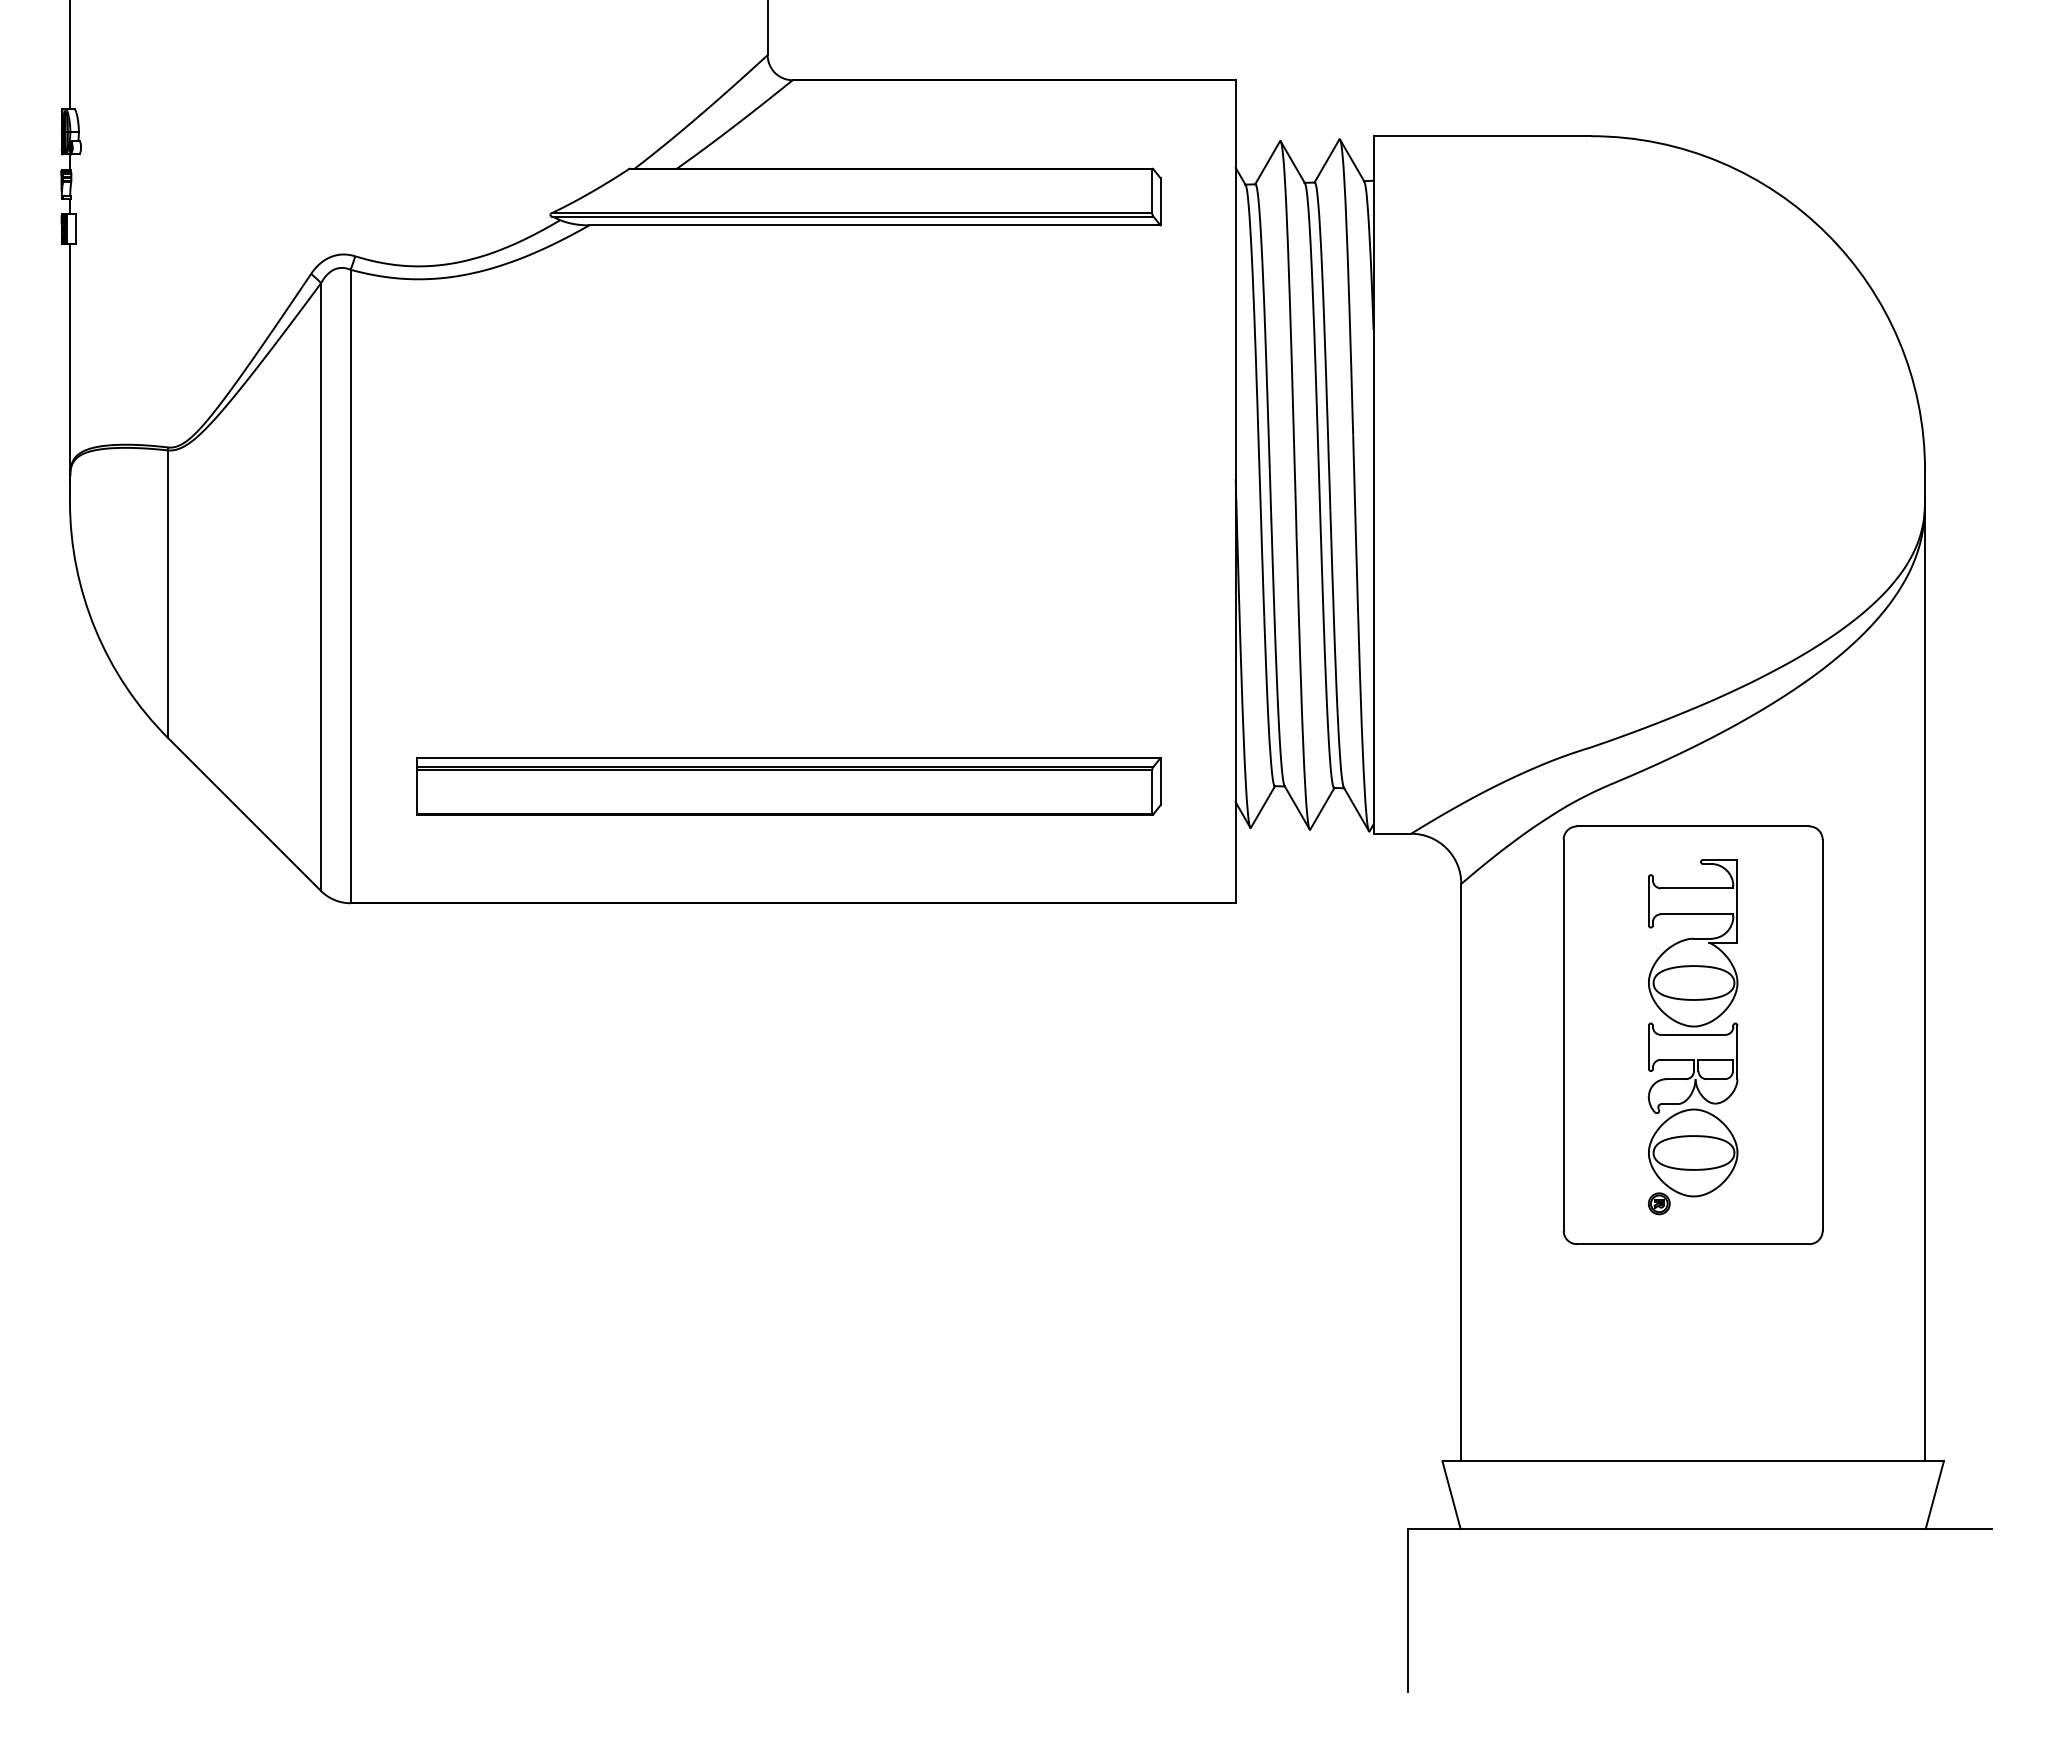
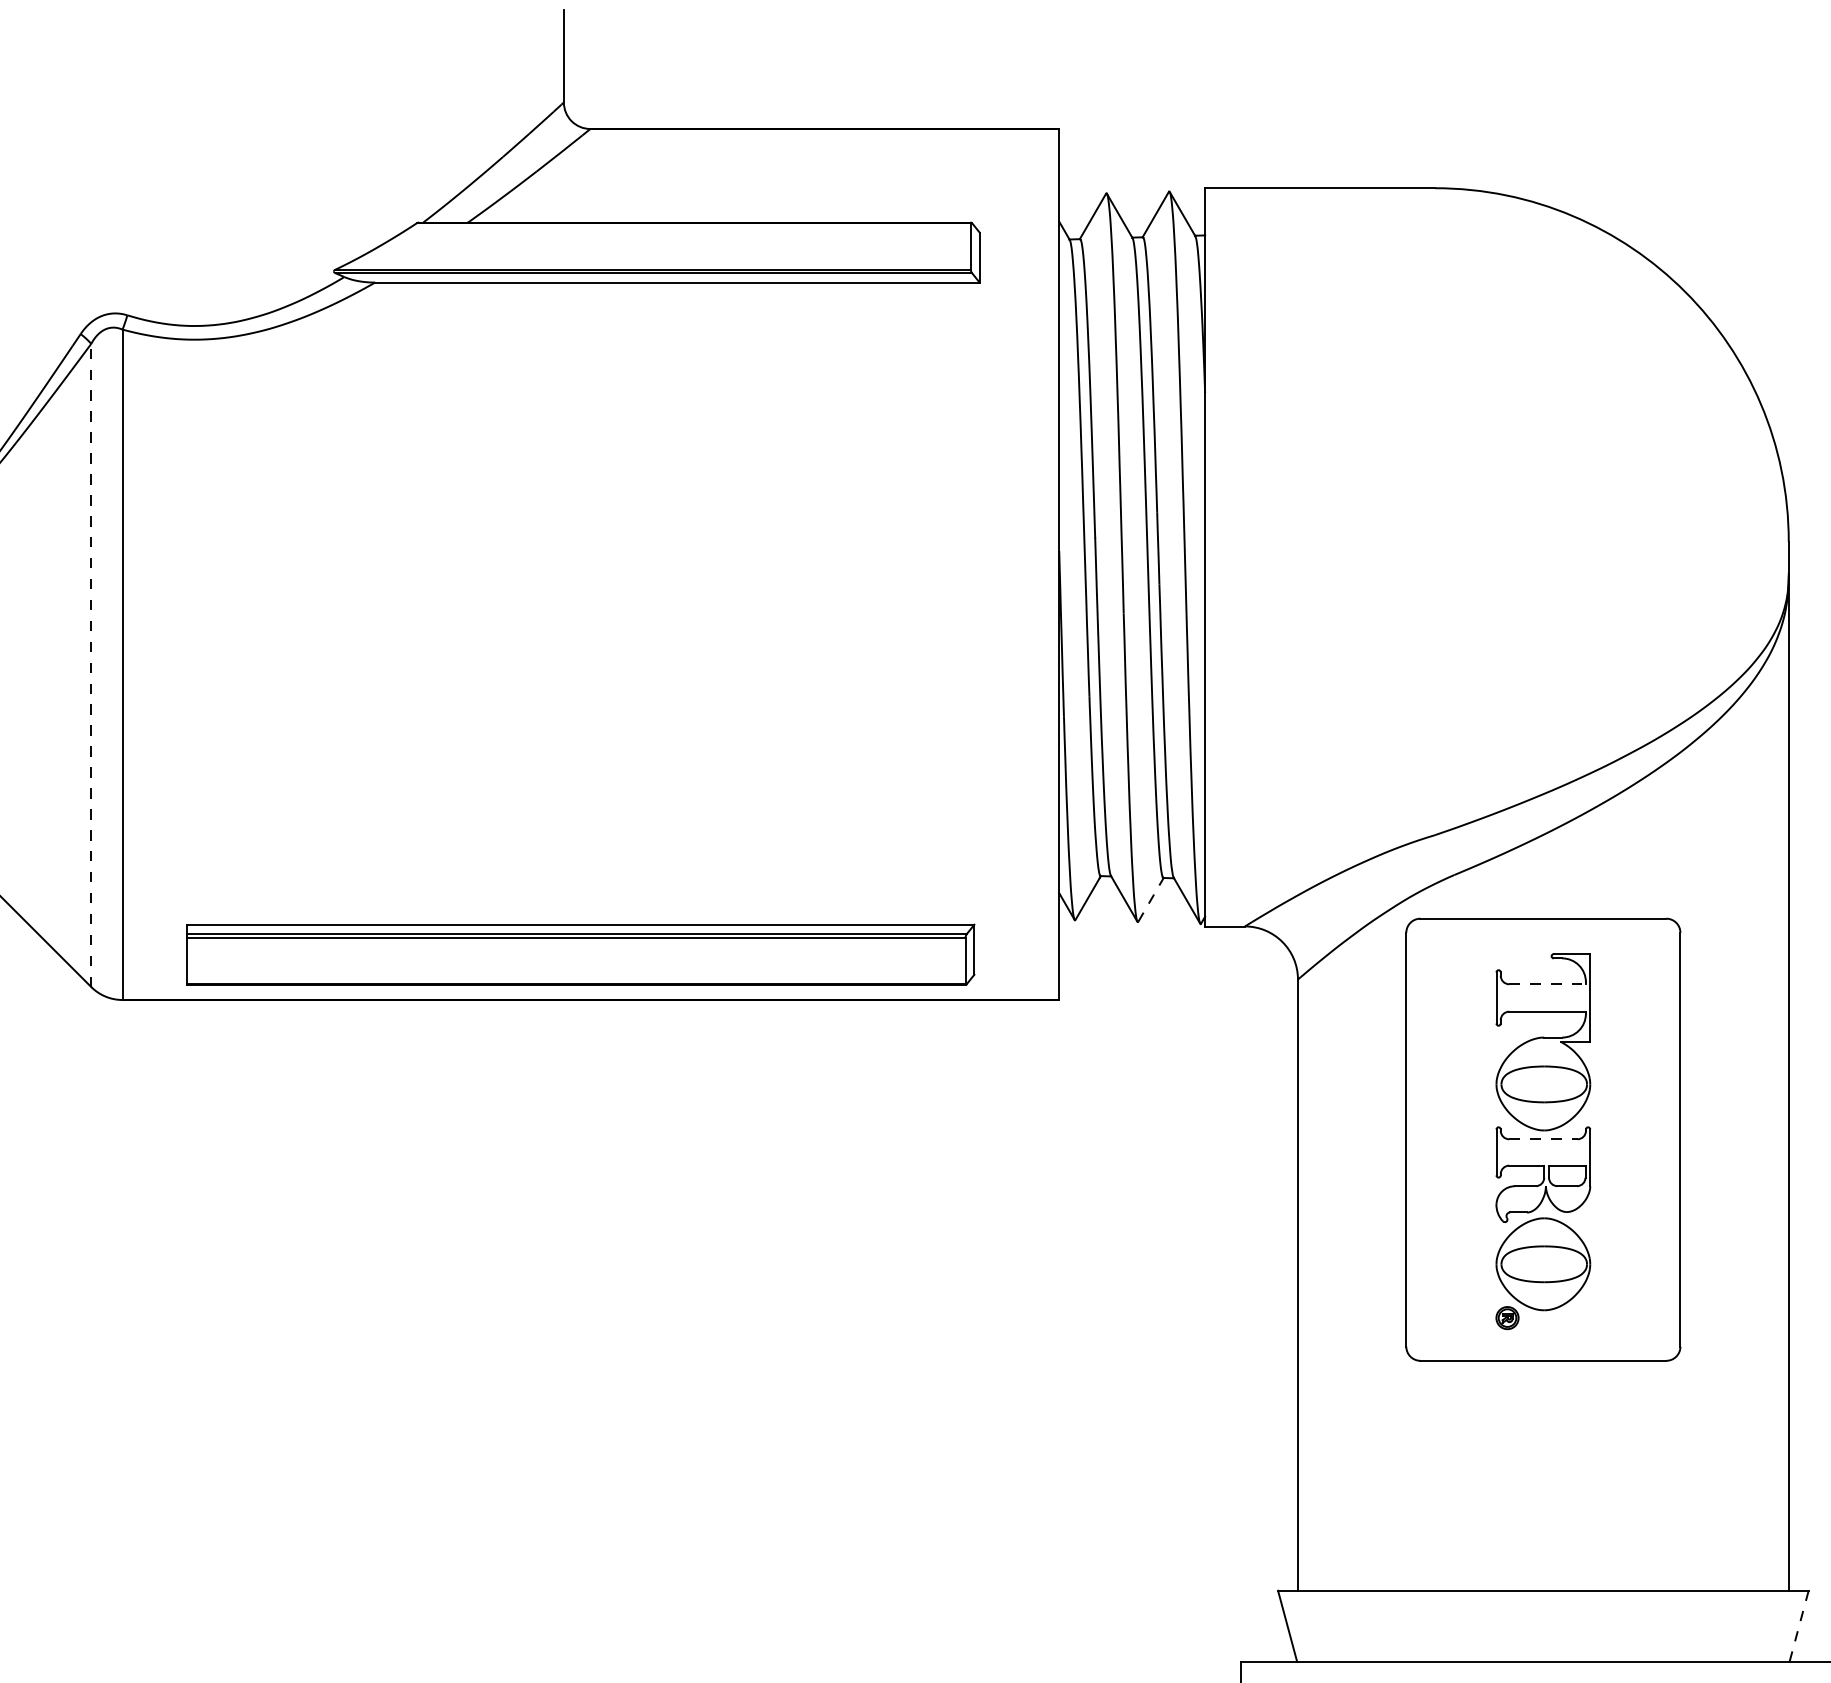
line: (321, 587) -> (91, 665), solid -> dashed
part: (788, 786) -> (580, 954), moved
line: (1322, 808) -> (1151, 899), solid -> dashed
line: (1697, 888) -> (1547, 984), solid -> dashed
line: (1693, 1034) -> (1543, 1138), solid -> dashed
line: (1934, 1495) -> (1798, 1626), solid -> dashed

